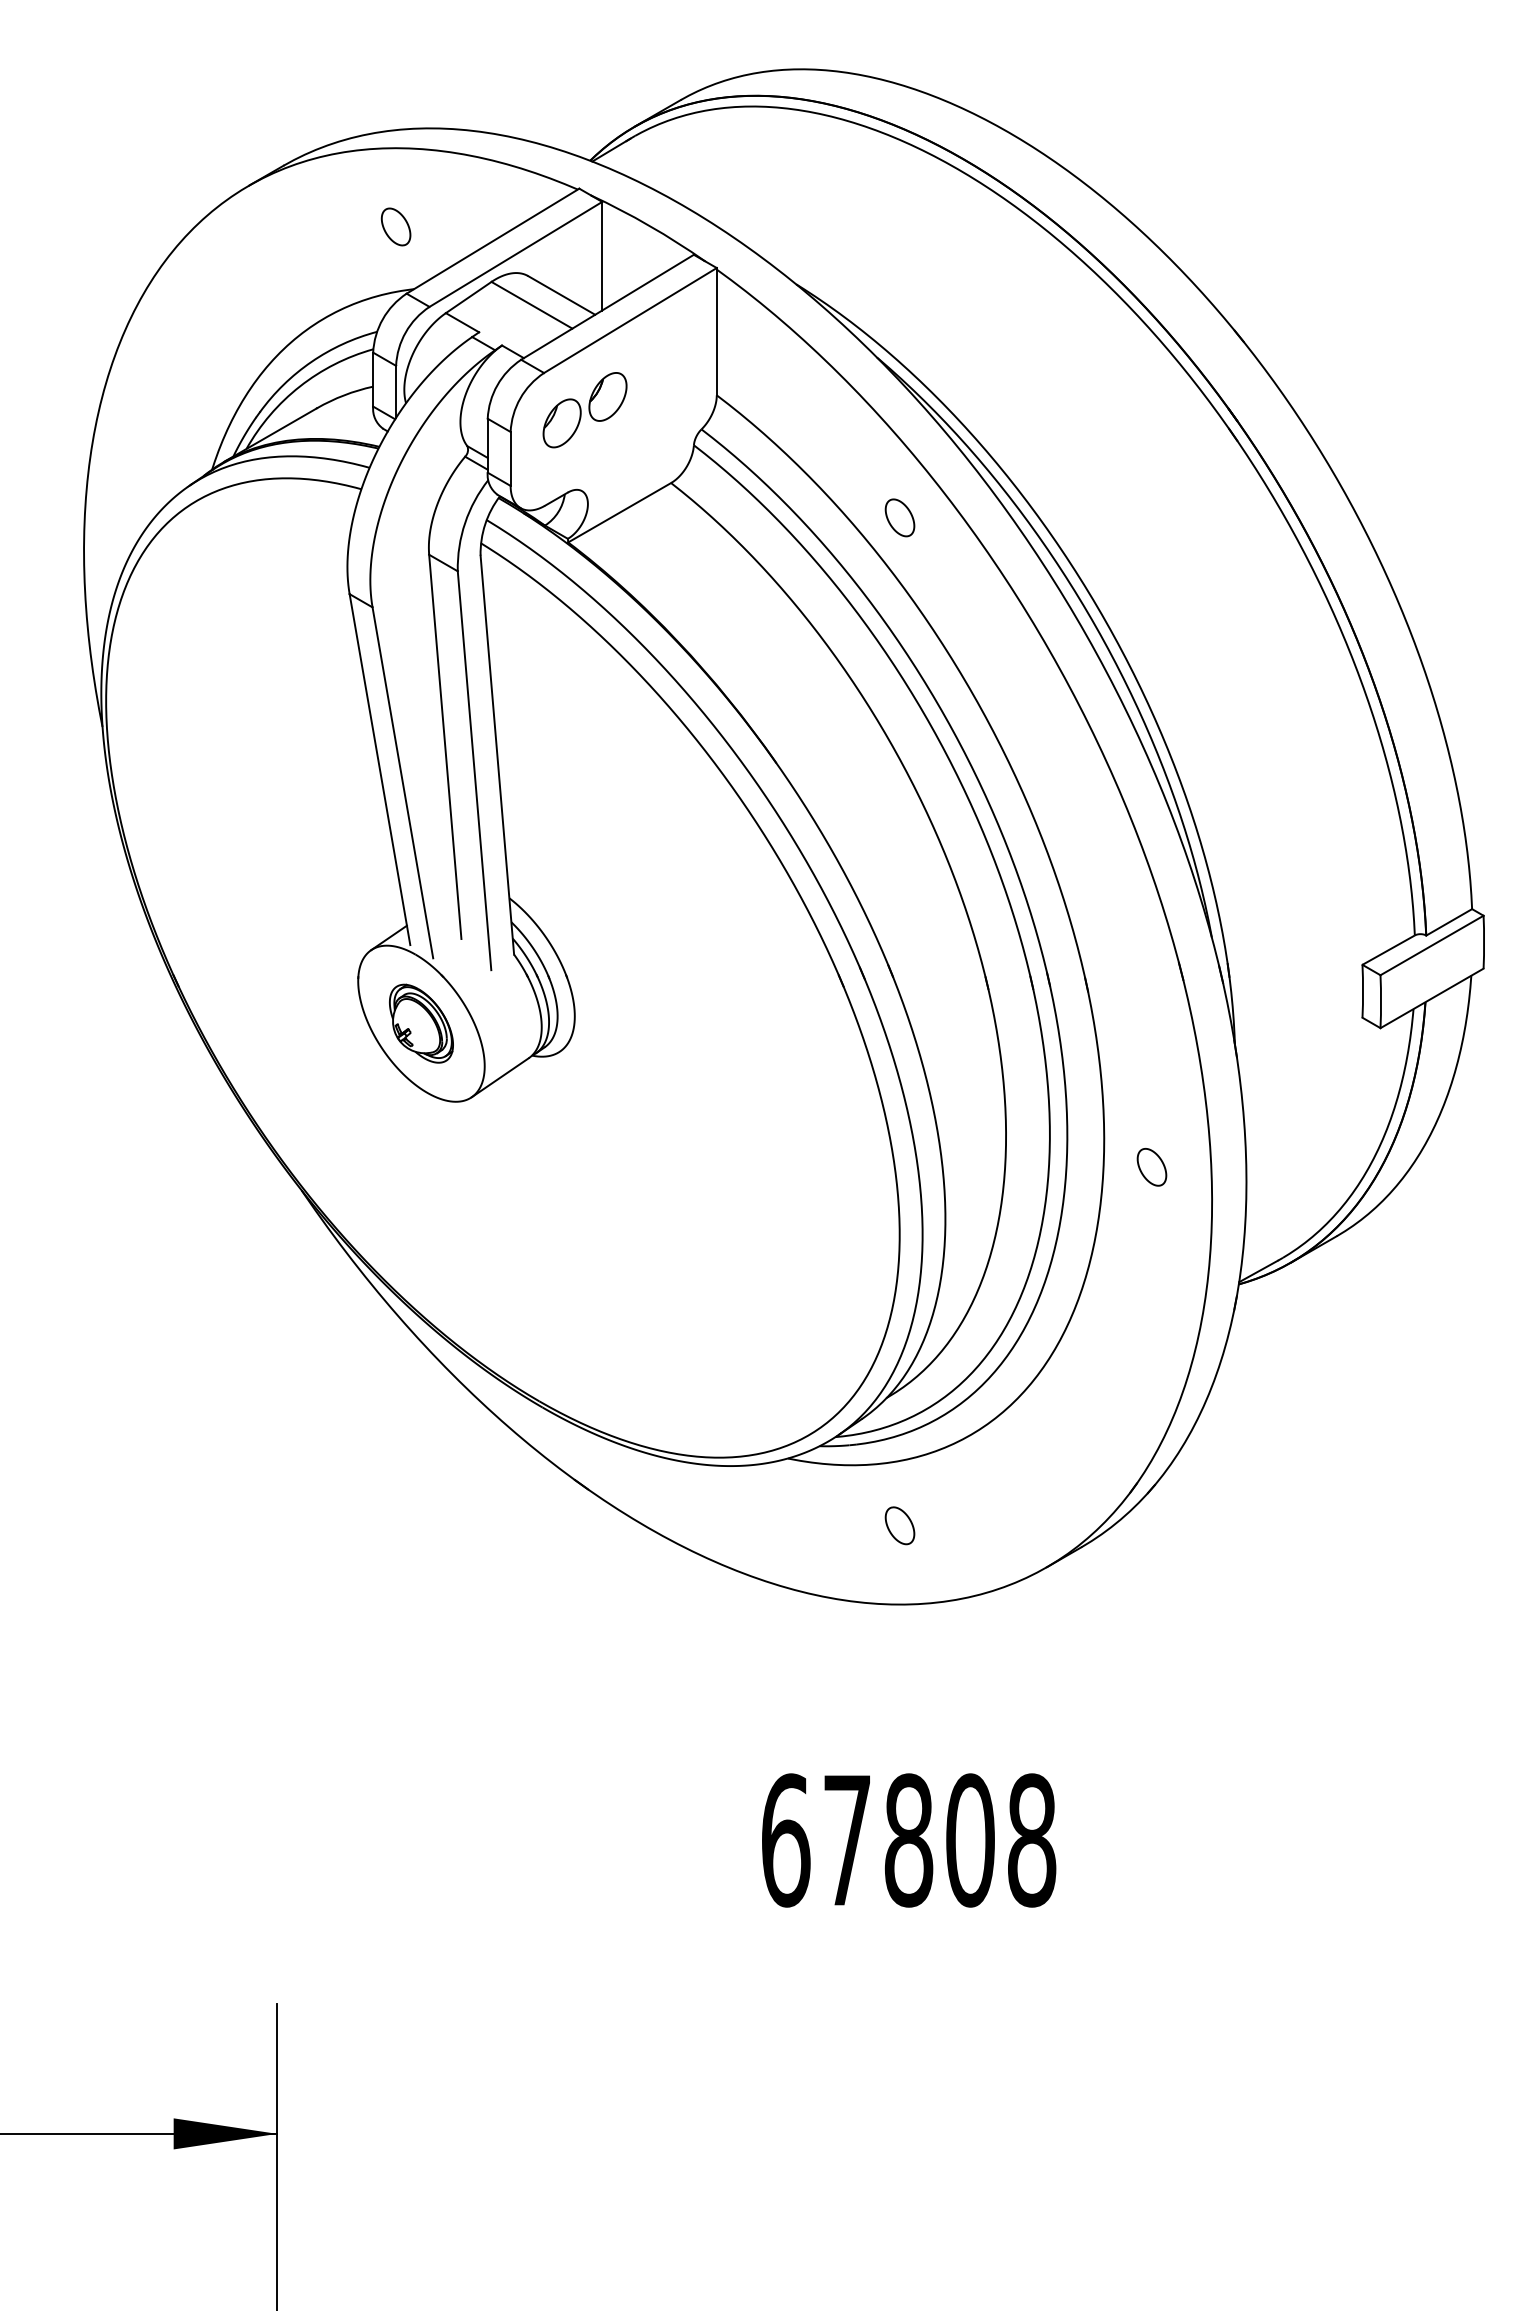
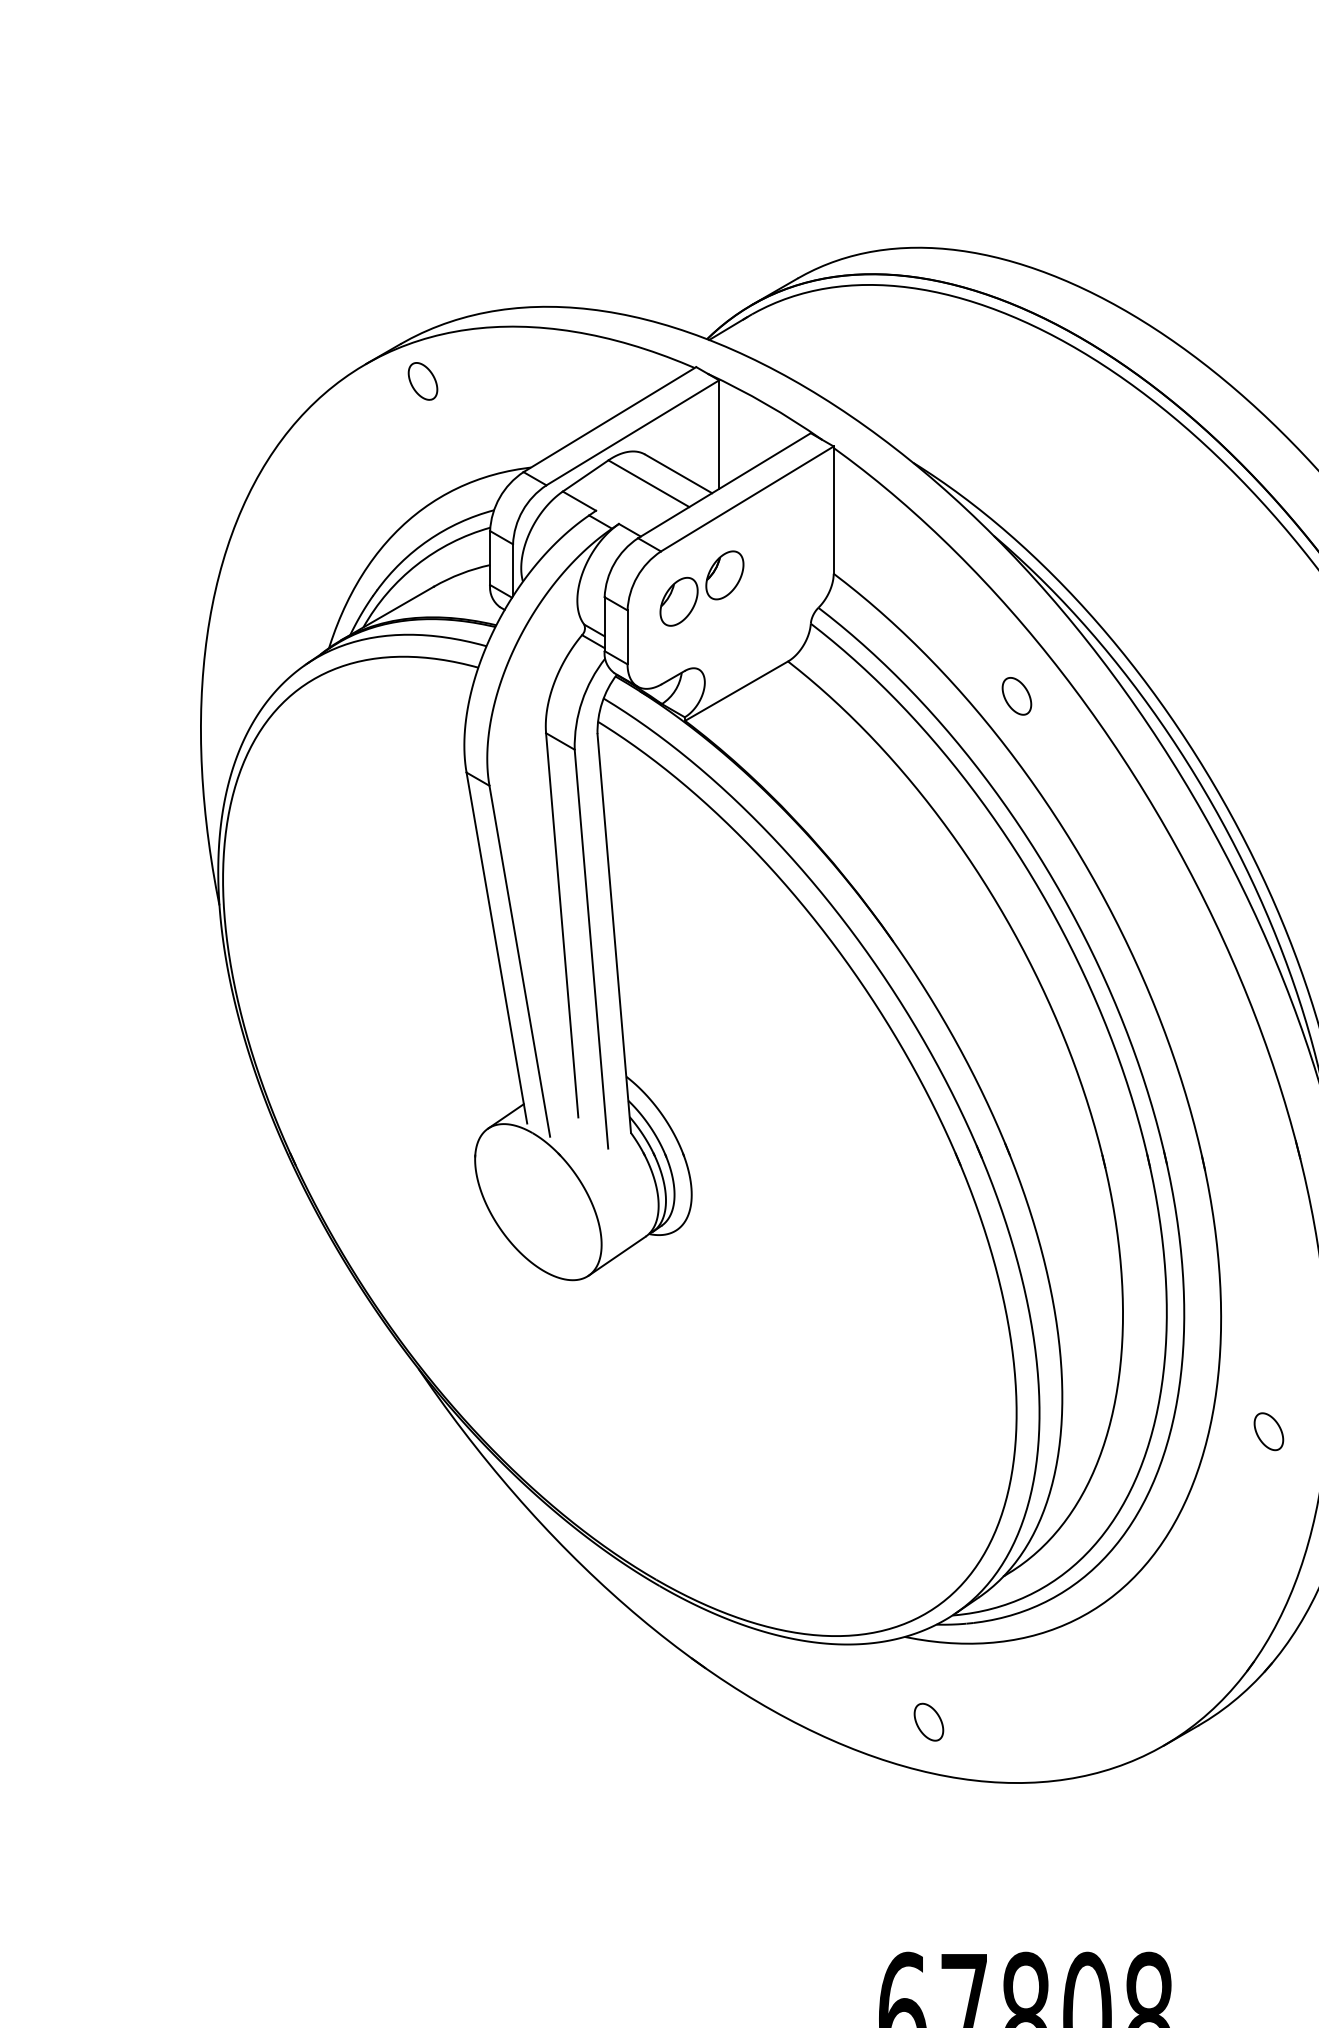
part: (395, 226) -> (422, 380), moved
part: (421, 1023) -> (538, 1201), removed
part: (1151, 1167) -> (1268, 1431), moved
part: (899, 1525) -> (928, 1721), moved

